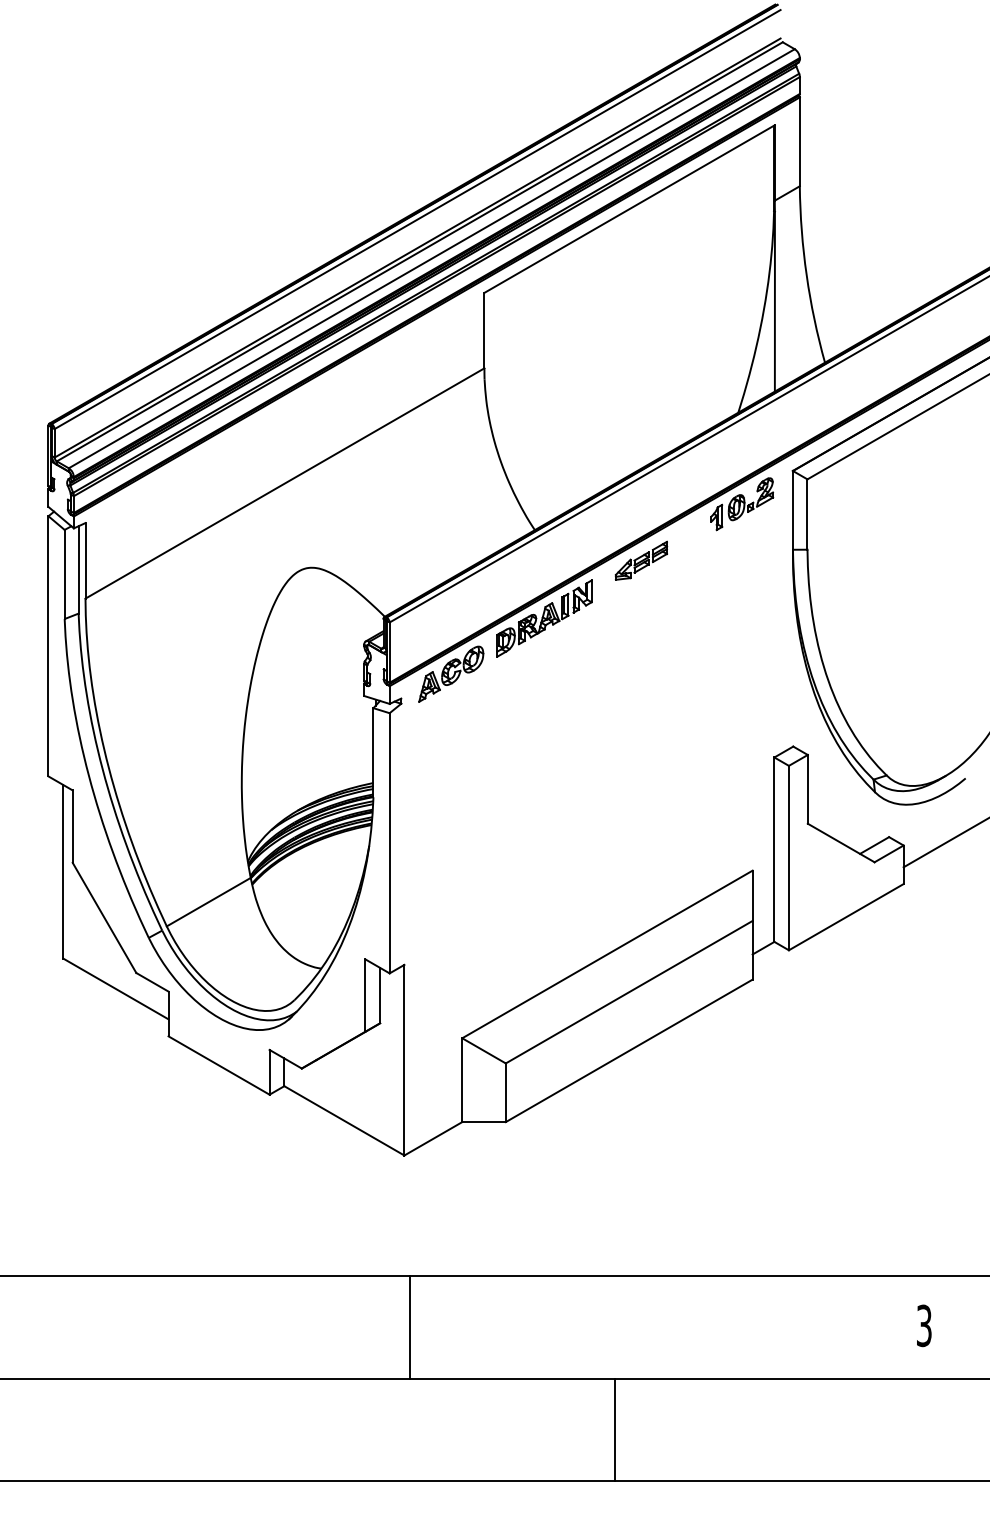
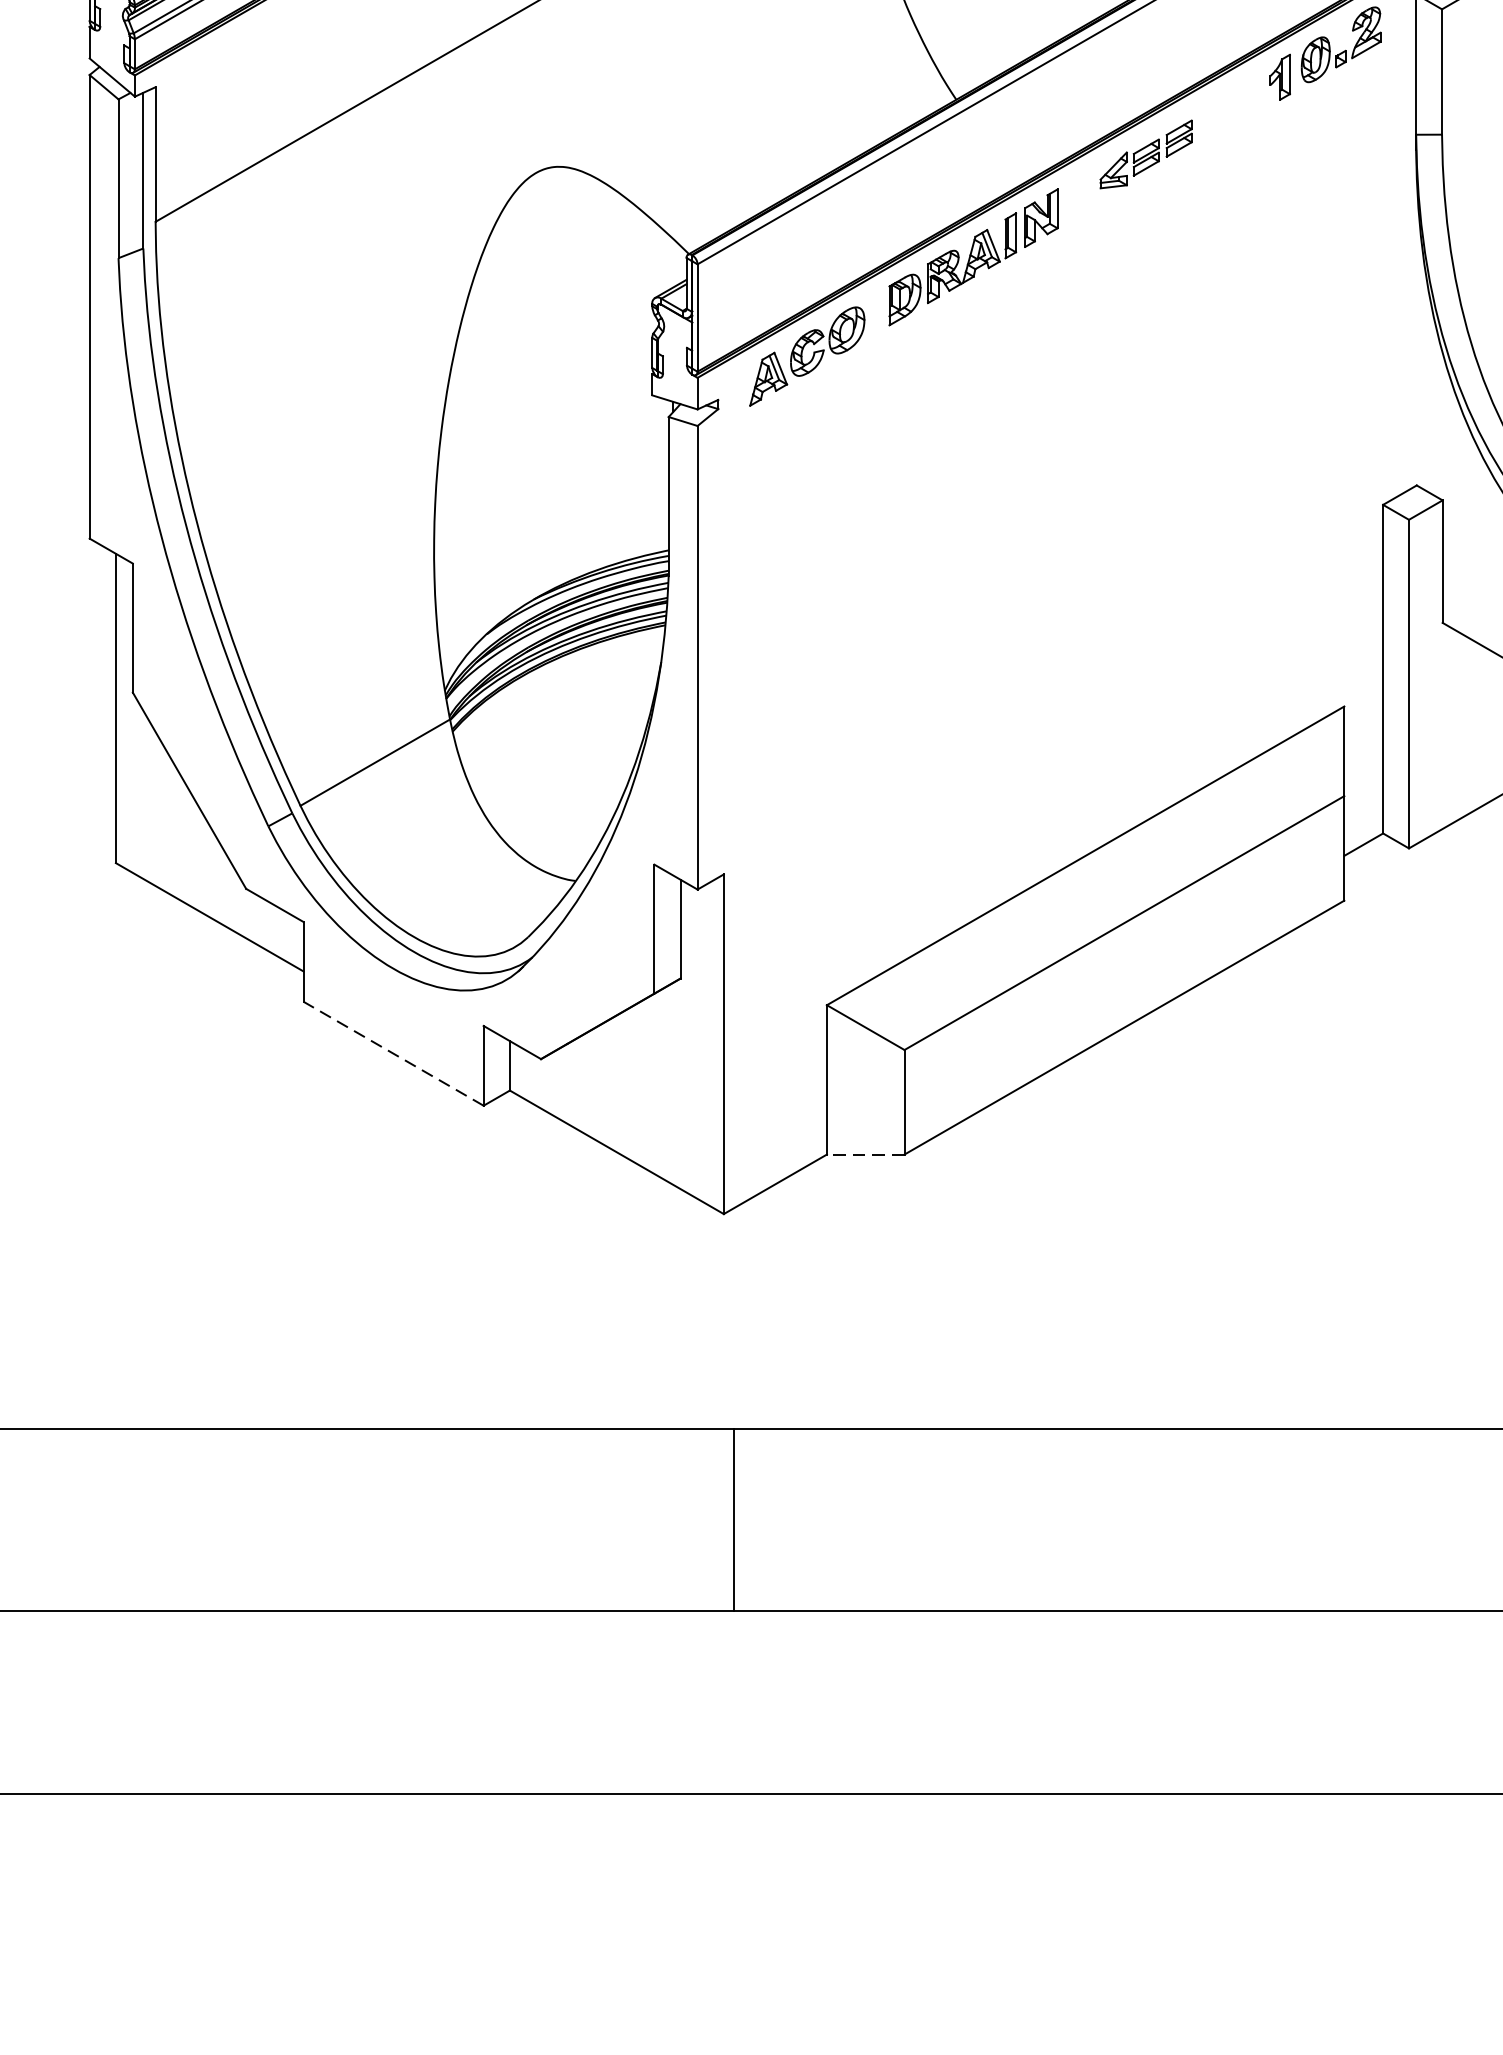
line: (218, 1065) -> (392, 1053), solid -> dashed
line: (484, 1122) -> (866, 1155), solid -> dashed
line: (615, 1429) -> (1099, 1702), removed

